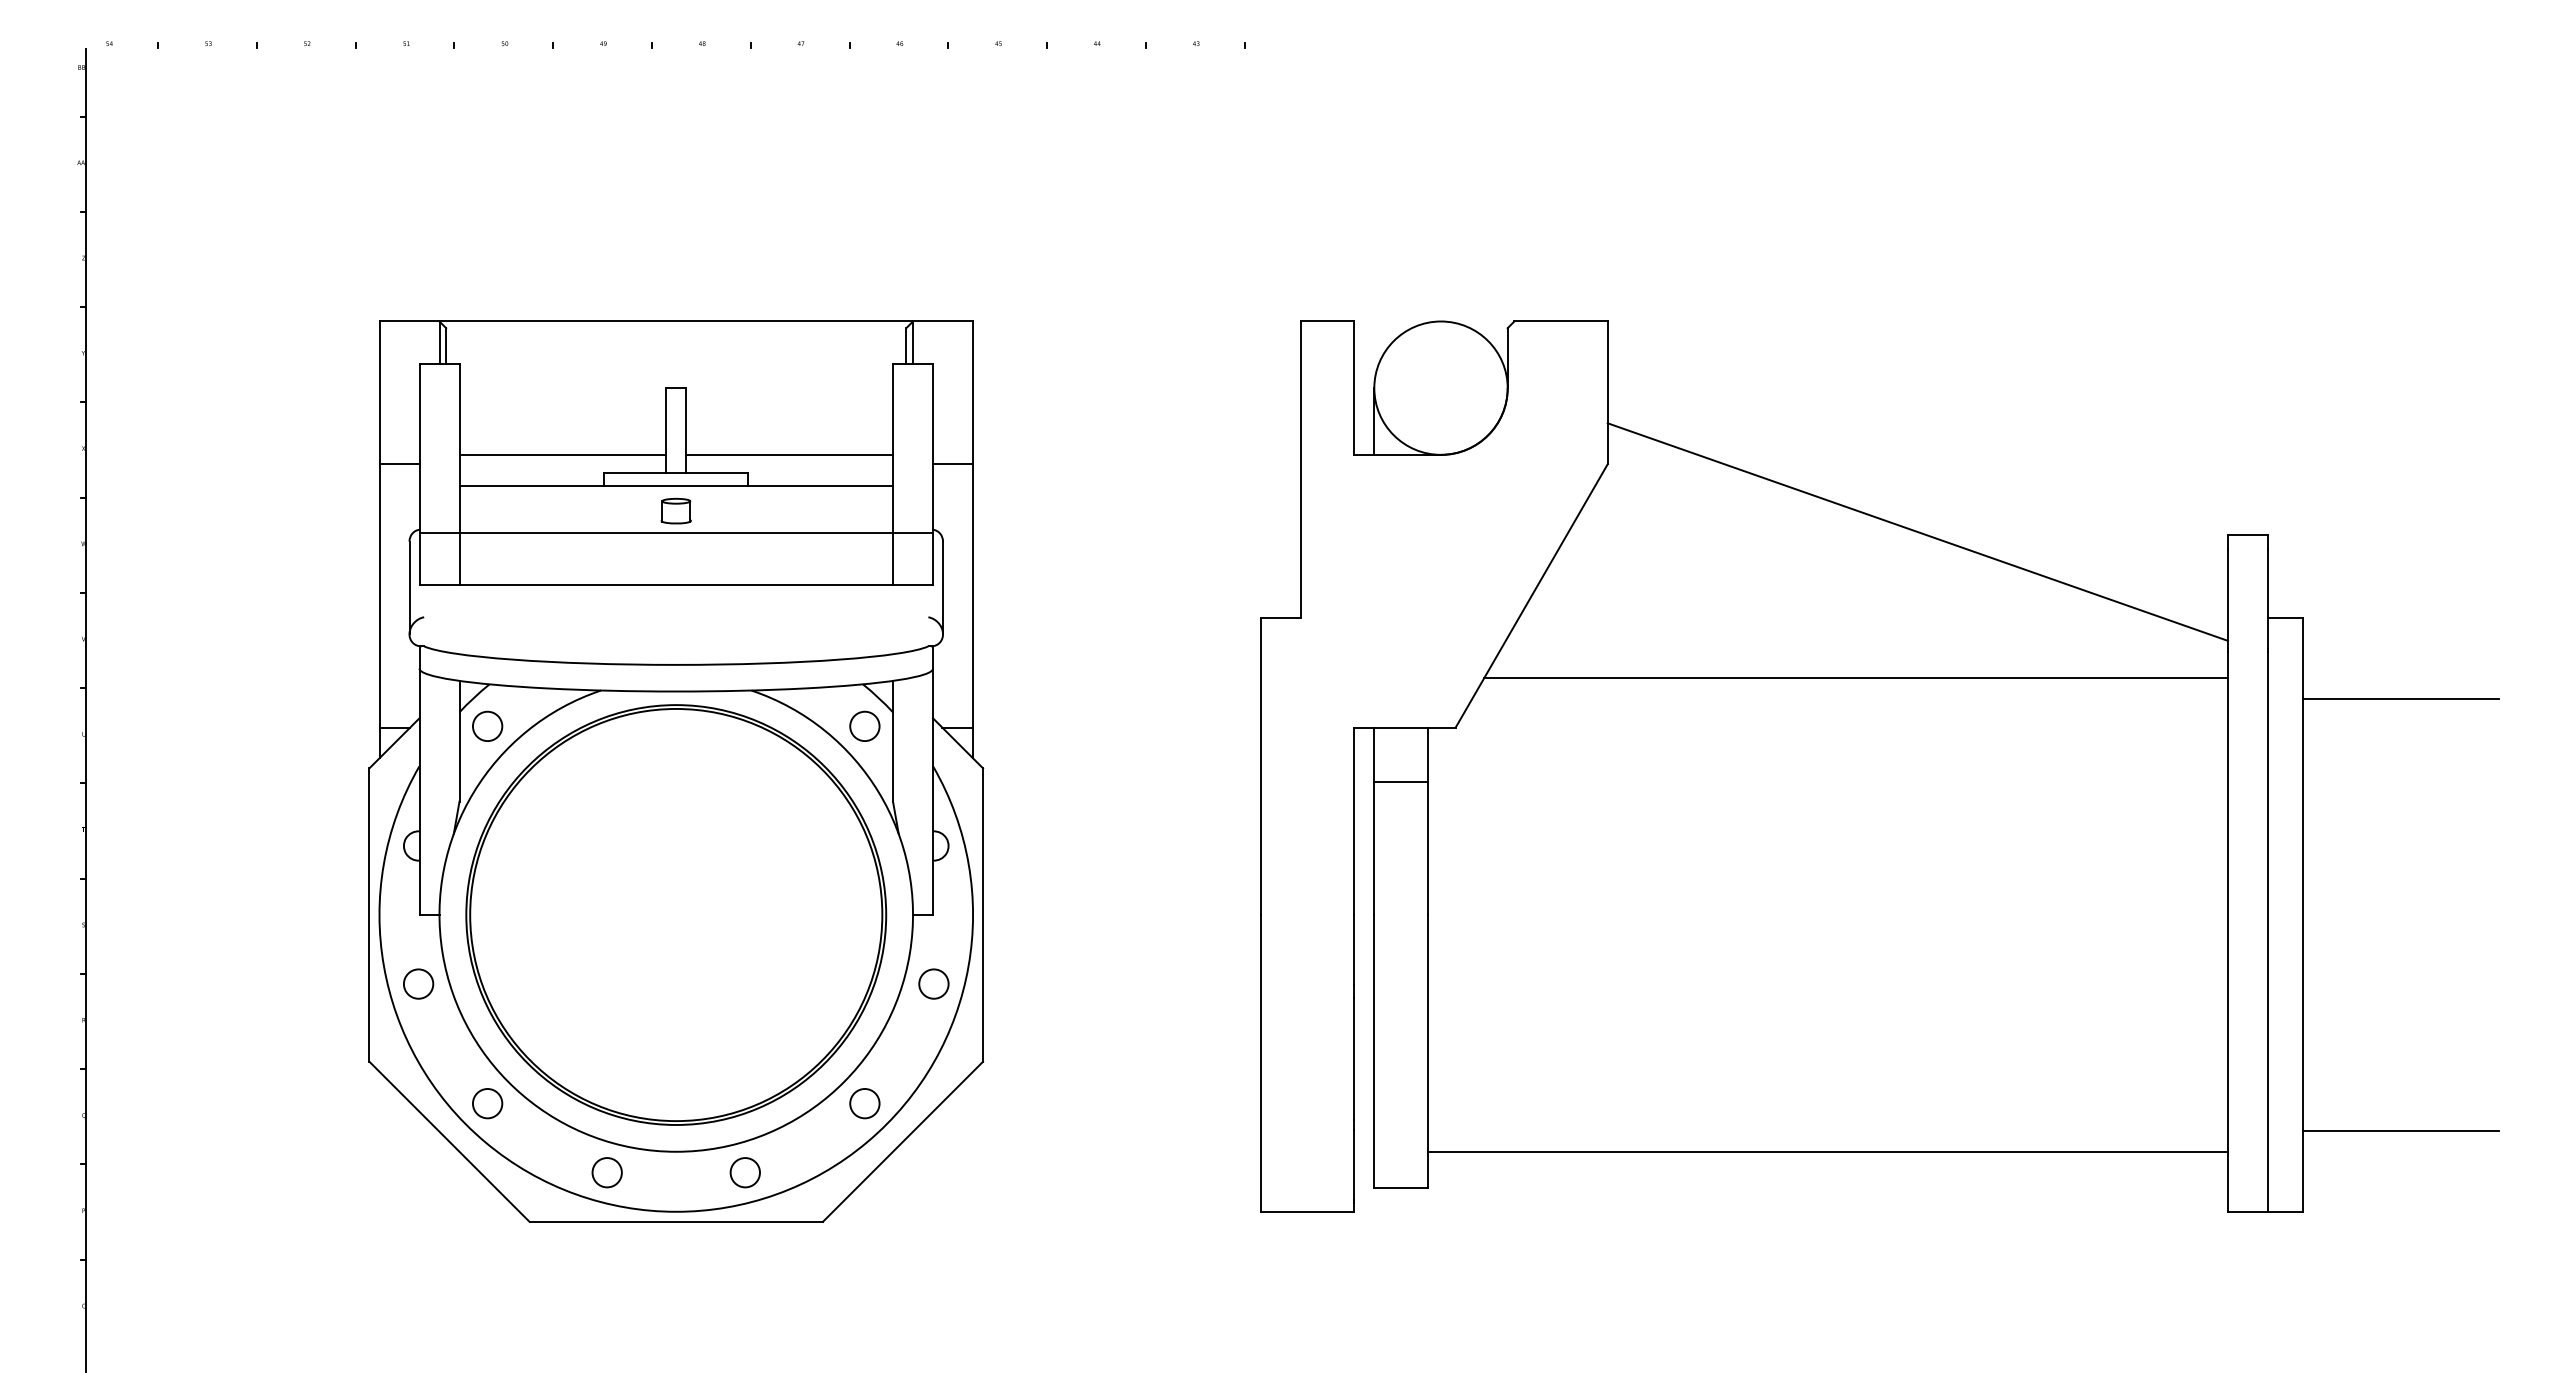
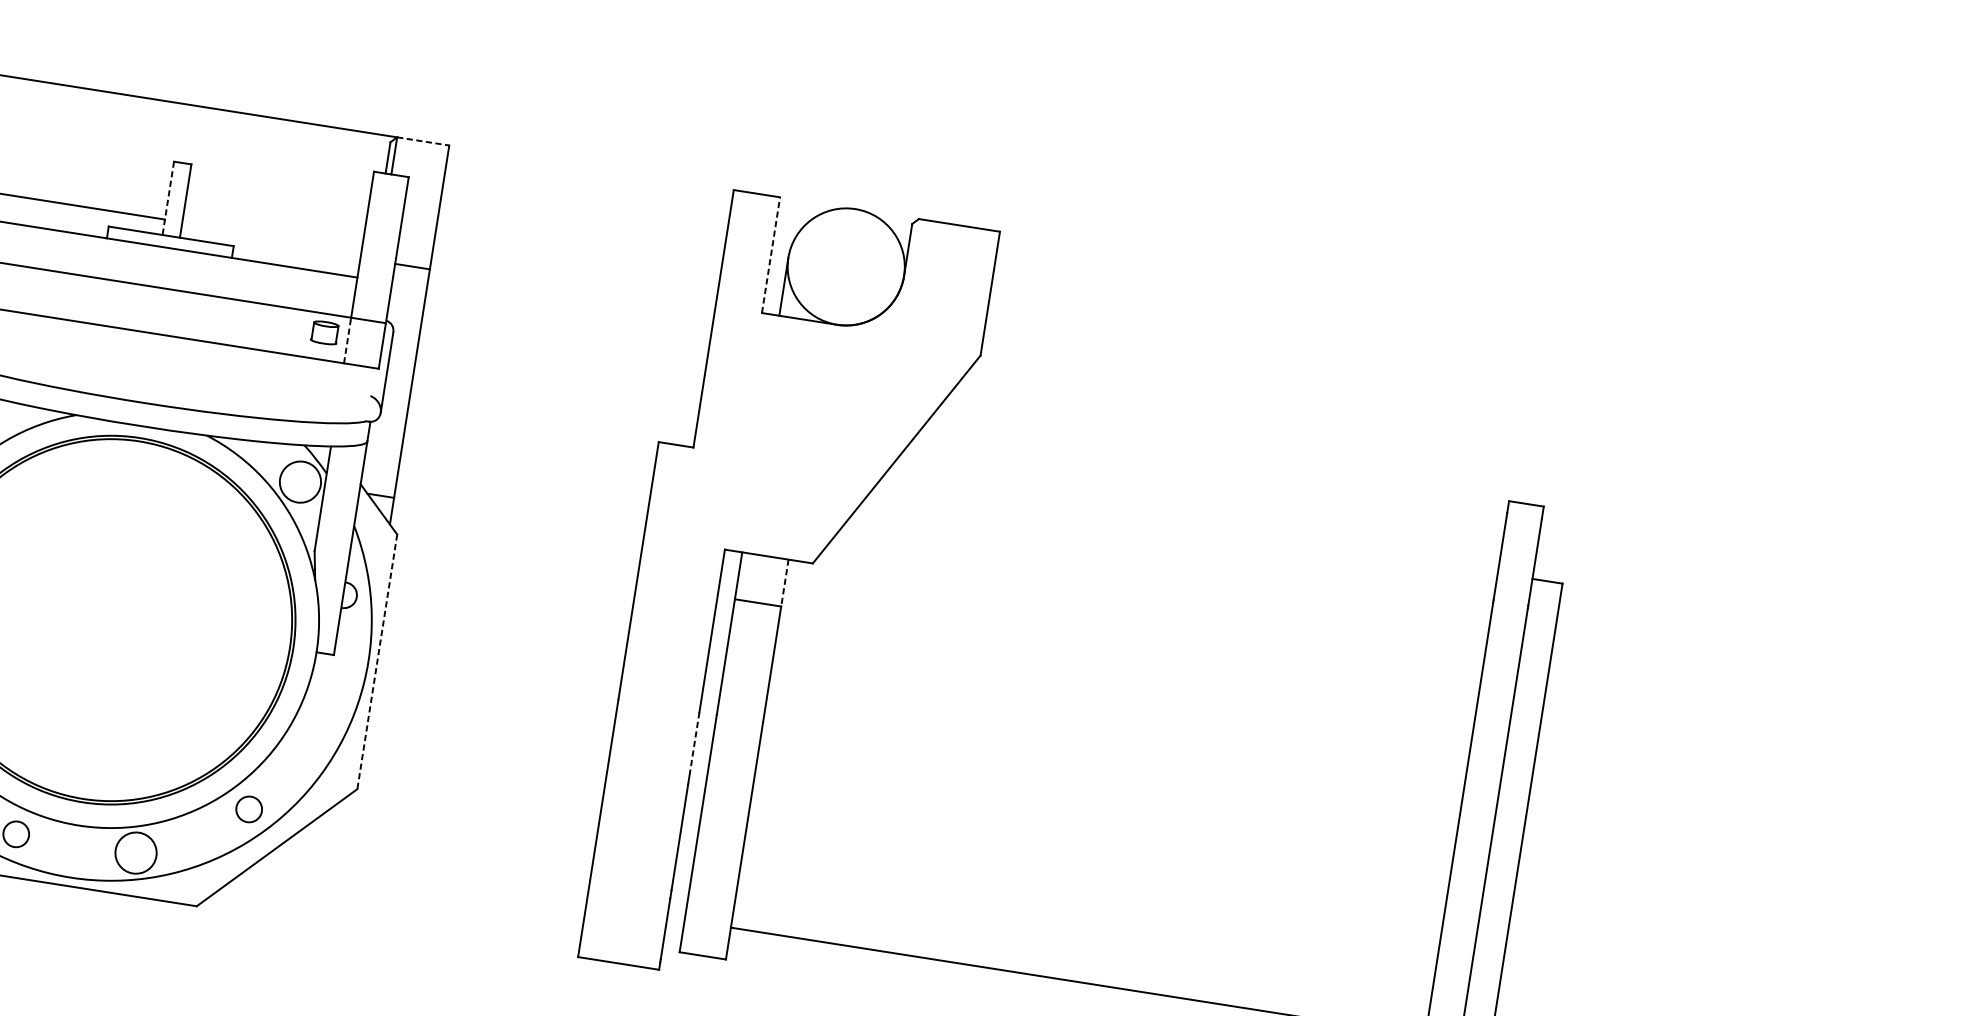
line: (943, 321) -> (423, 141), solid -> dashed
line: (1354, 388) -> (771, 255), solid -> dashed
line: (666, 430) -> (168, 198), solid -> dashed
line: (789, 454) -> (271, 235), removed
part: (675, 510) -> (324, 332), moved
line: (1917, 531) -> (1240, 456), removed
line: (893, 558) -> (348, 340), solid -> dashed
line: (1855, 678) -> (1166, 575), removed
line: (2400, 699) -> (1636, 667), removed
circle: (864, 726) -> (300, 482), size x1.6
line: (1427, 755) -> (784, 583), solid -> dashed
line: (983, 915) -> (377, 662), solid -> dashed
line: (1354, 950) -> (694, 743), solid -> dashed
circle: (933, 983) -> (325, 714), removed
circle: (744, 1172) -> (135, 852), size x1.6

